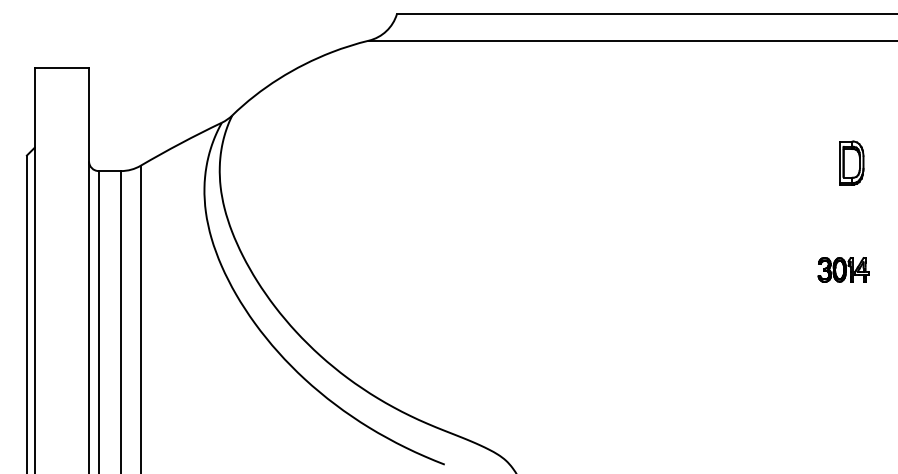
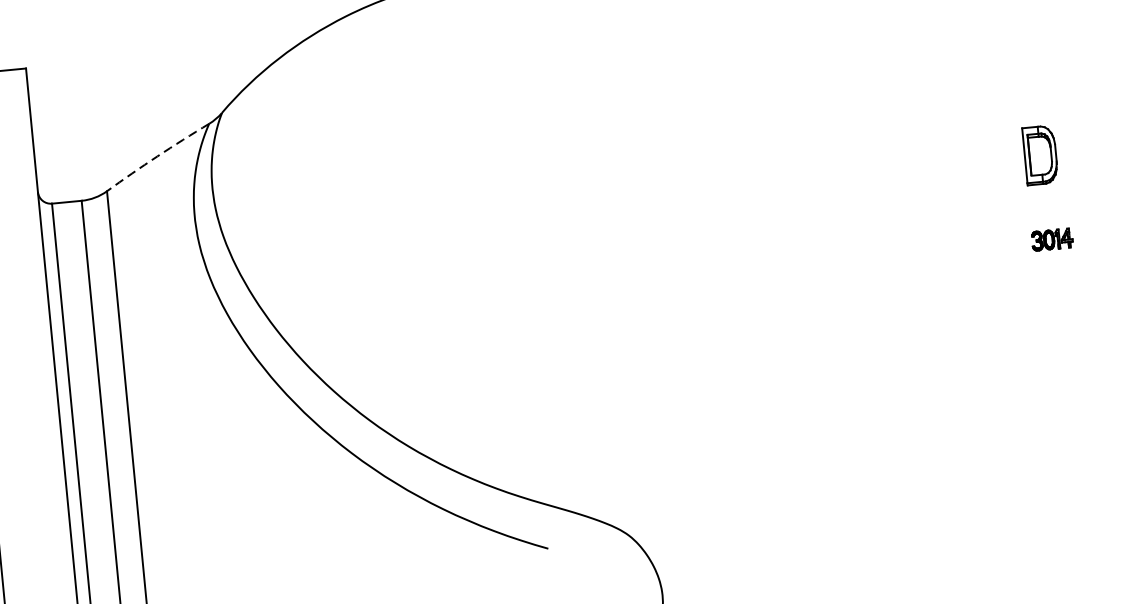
arc: (180, 143) -> (156, 156), solid -> dashed
part: (851, 162) -> (1039, 154), moved
part: (843, 269) -> (1052, 239), size x0.6

